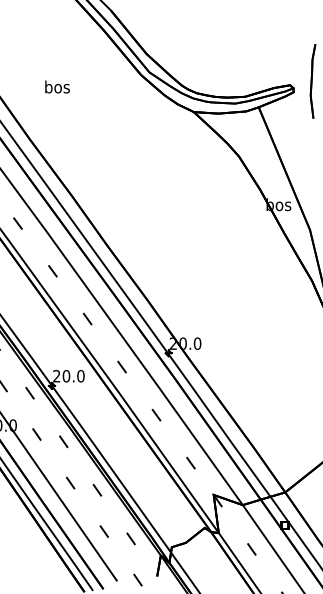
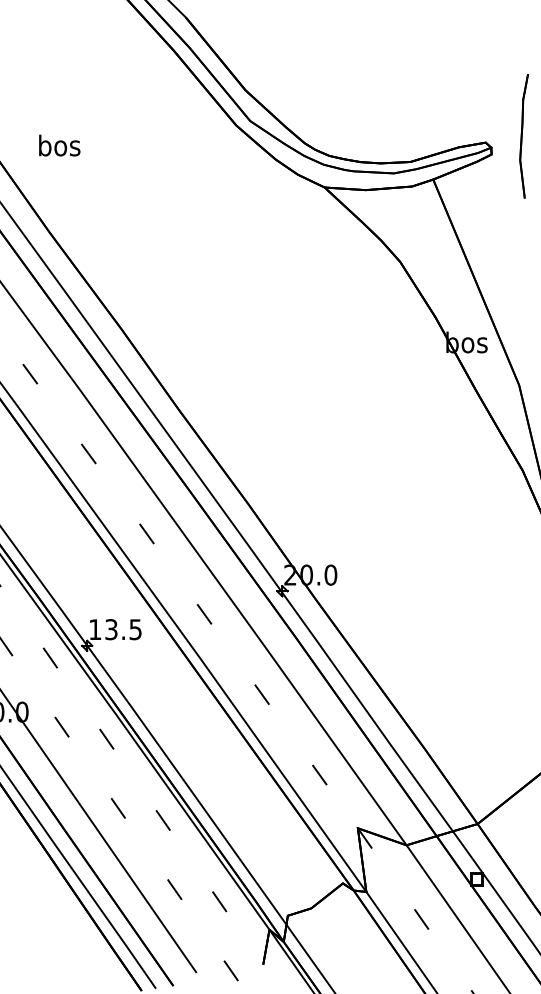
text: (57, 86) -> (59, 144), moved
text: (68, 376) -> (114, 630), 20.0 -> 13.5

